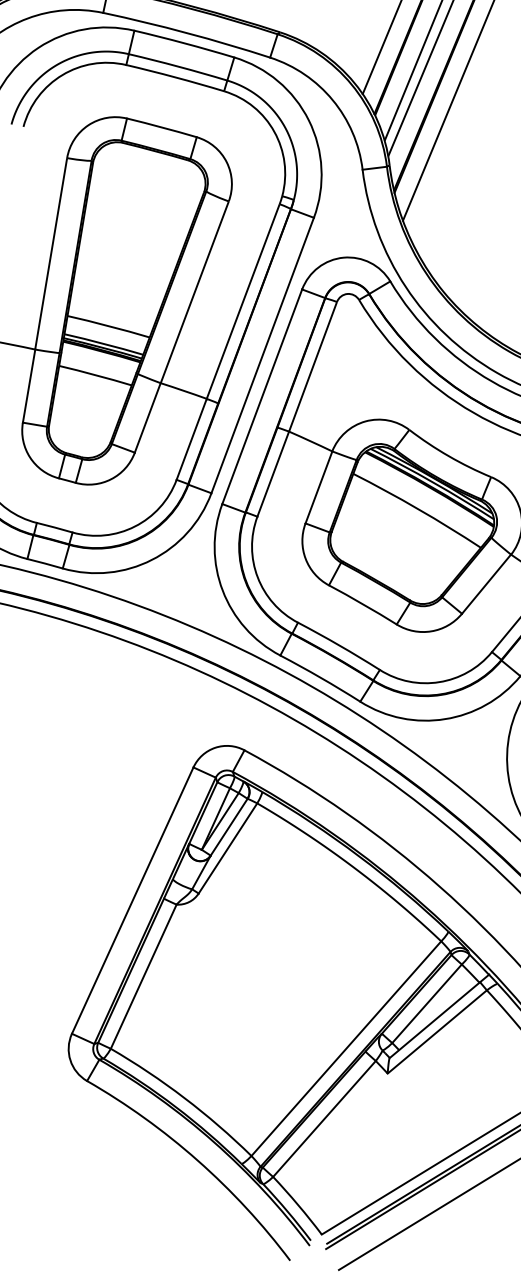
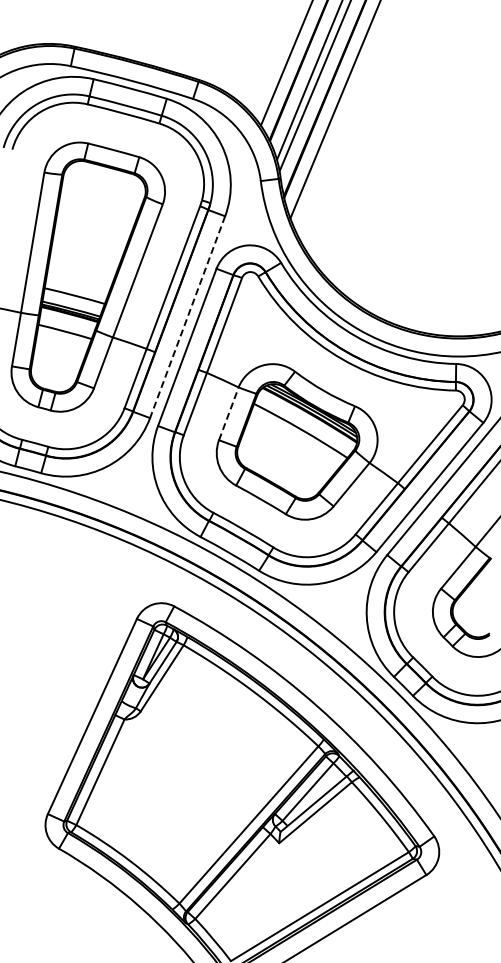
line: (262, 355) -> (187, 317), solid -> dashed
line: (319, 486) -> (229, 413), solid -> dashed

